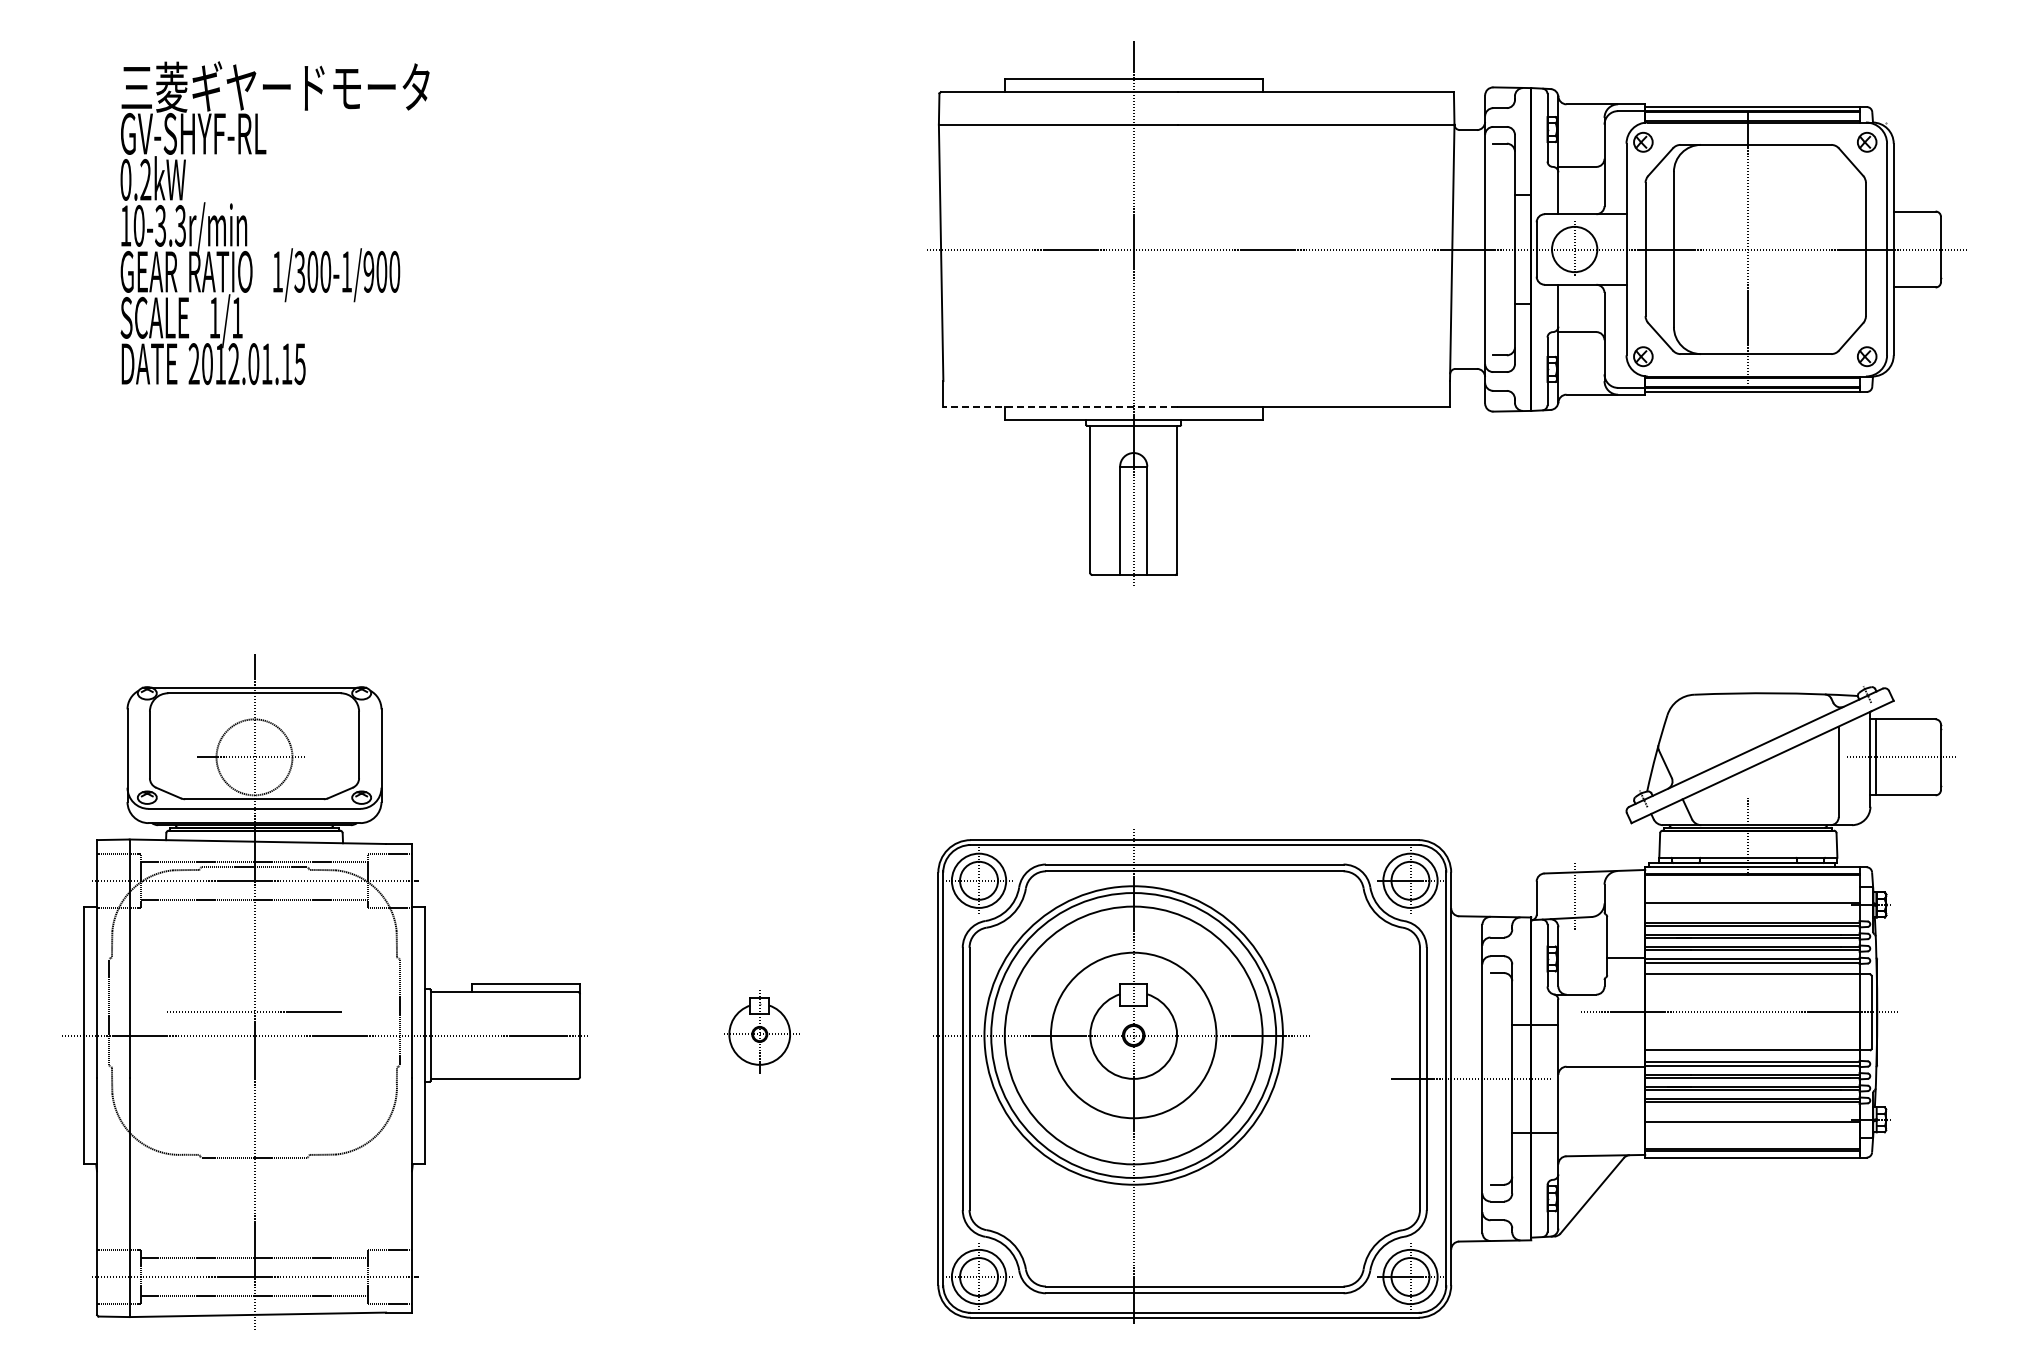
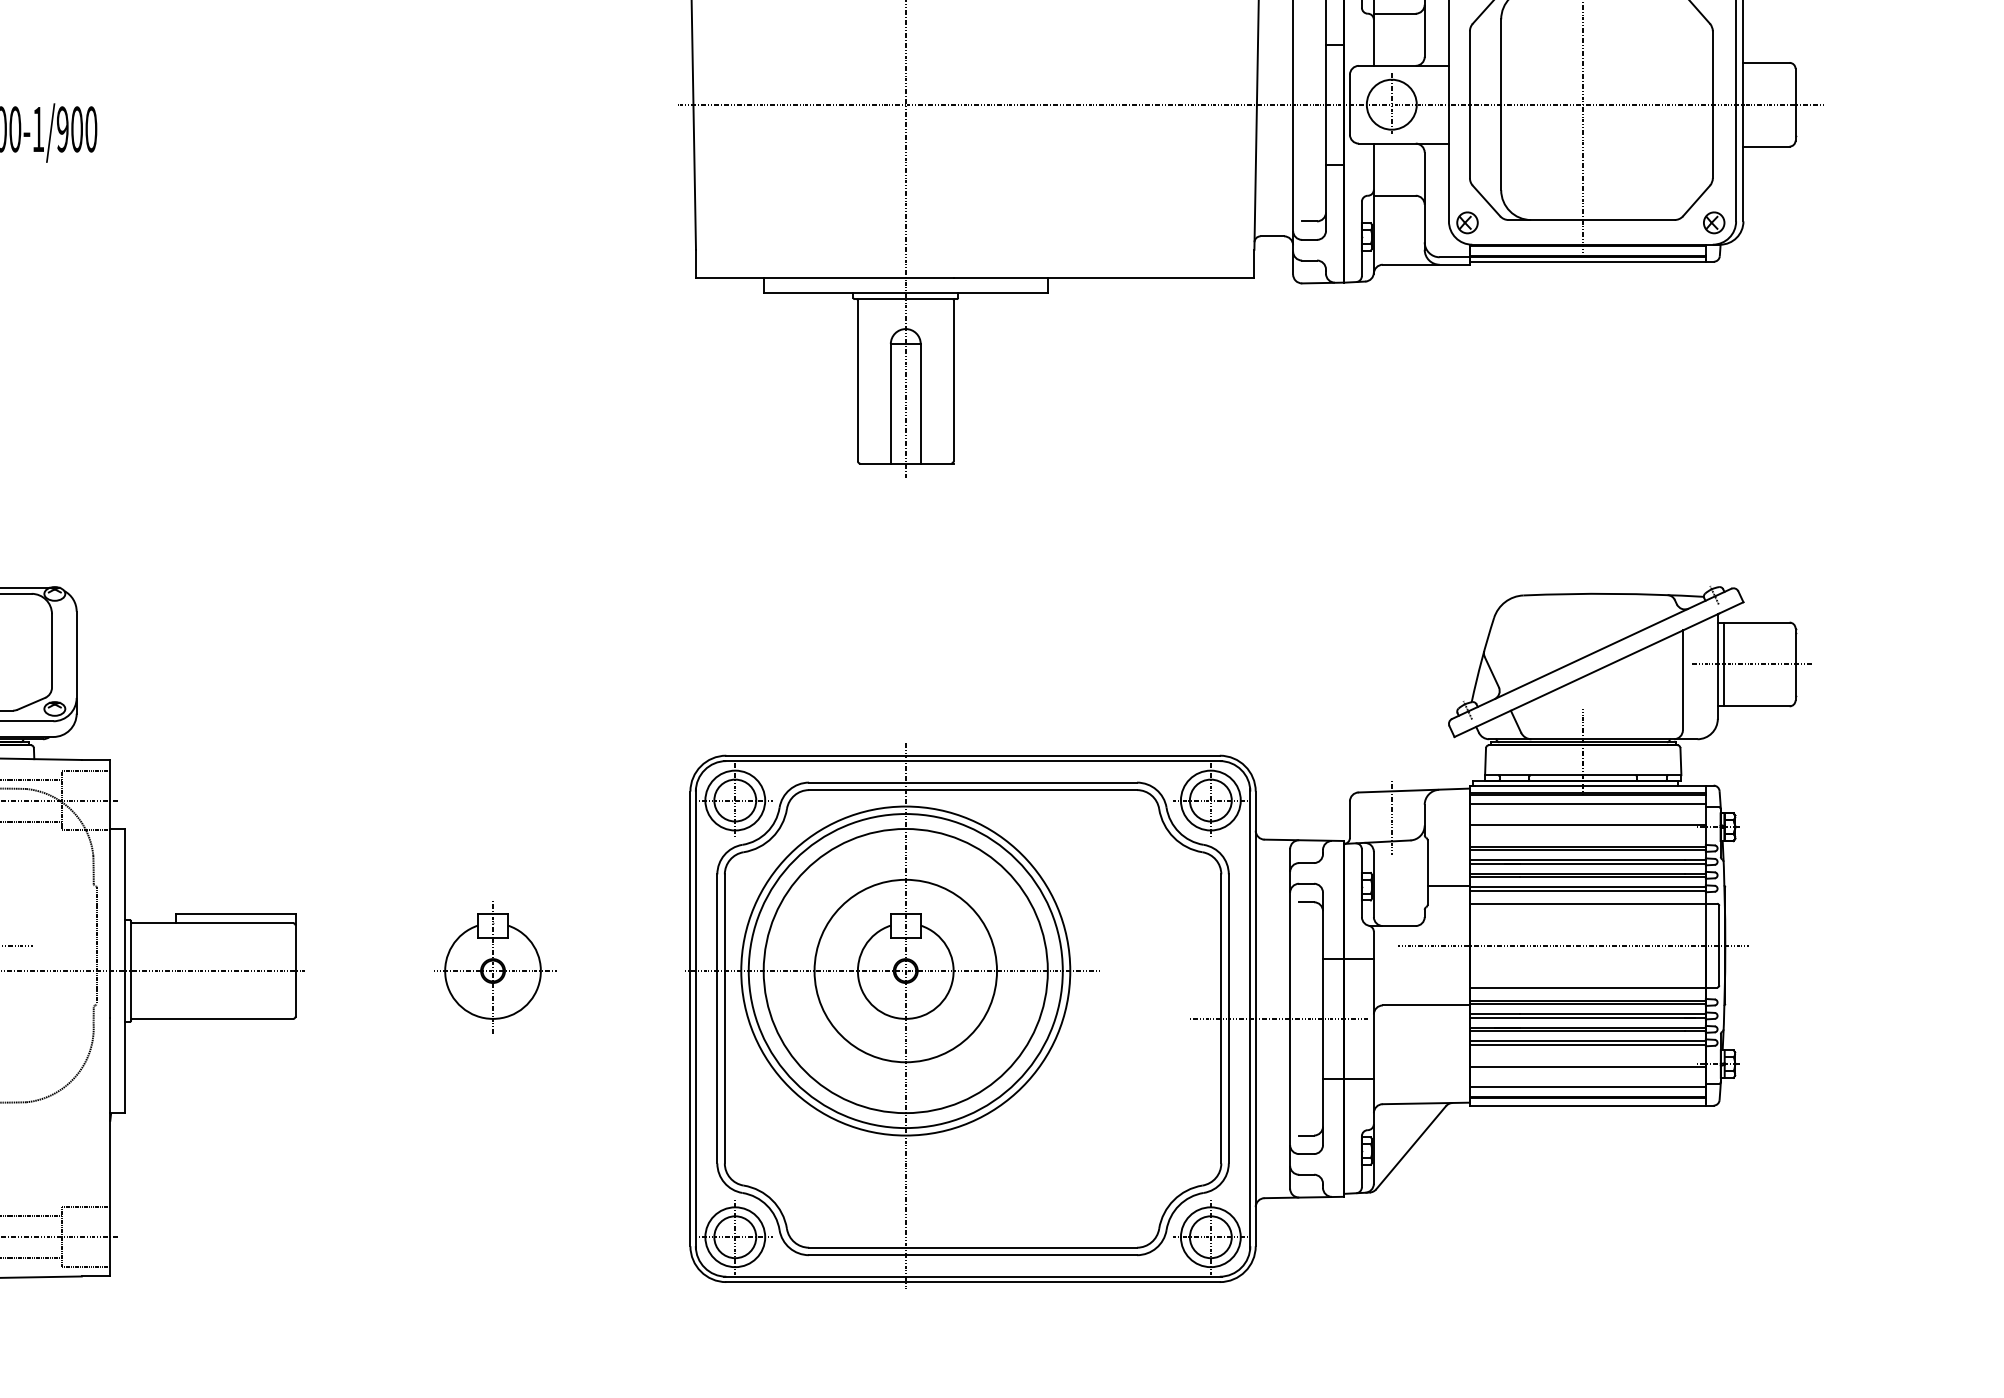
line: (1060, 406) -> (825, 277), dashed -> solid
line: (1752, 884) -> (1587, 804), added
part: (760, 1031) -> (494, 966), size x1.43
line: (1752, 1140) -> (1587, 1086), added

